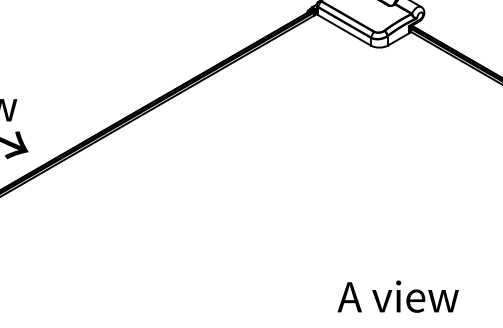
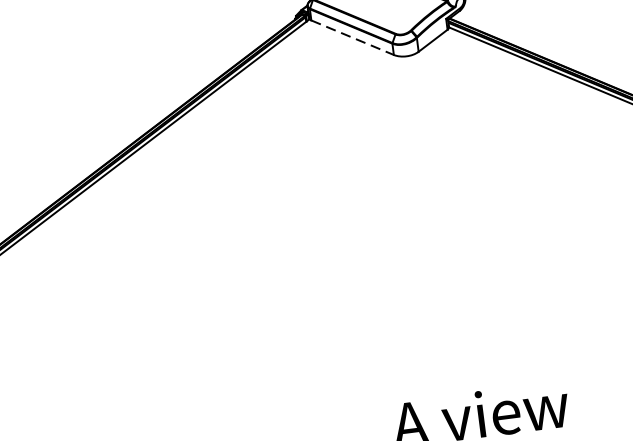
line: (344, 30) -> (352, 37), solid -> dashed

